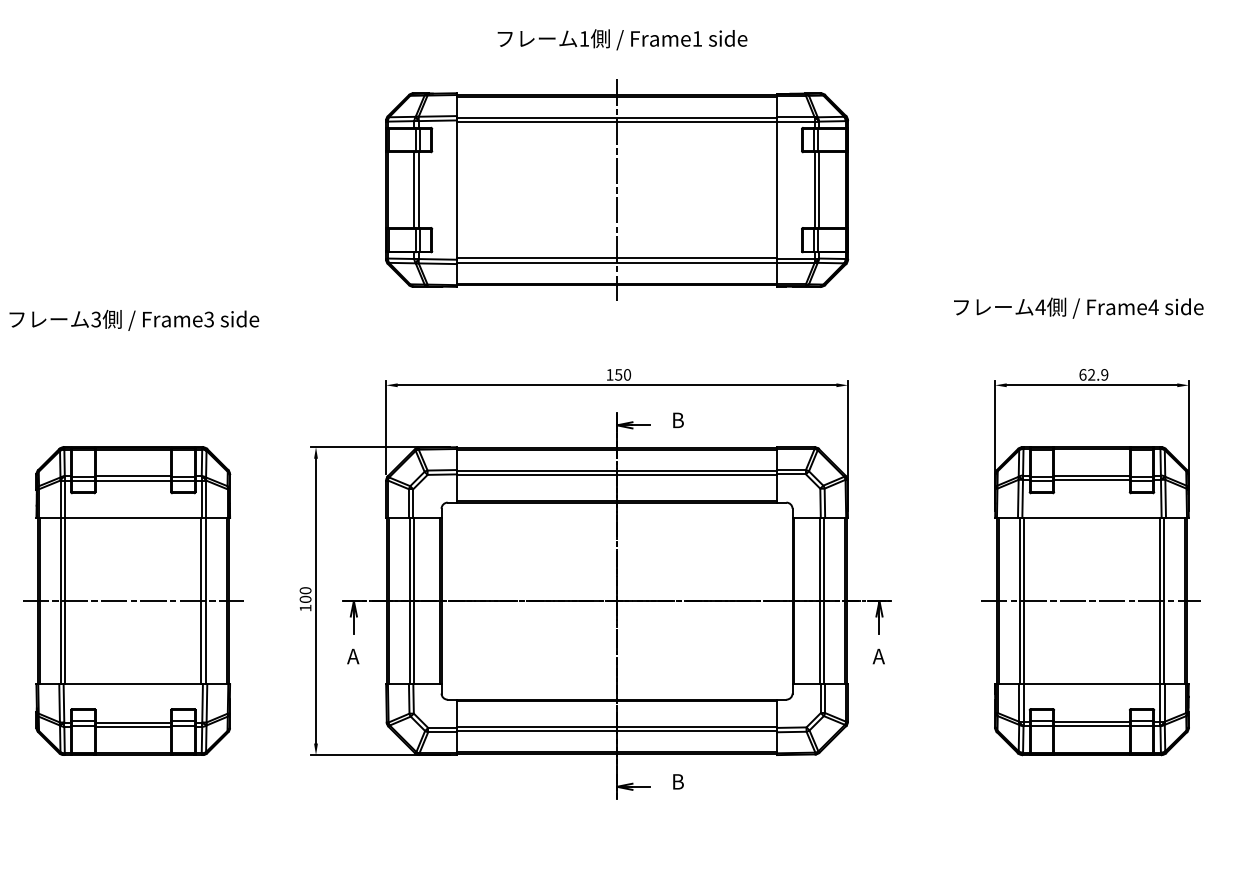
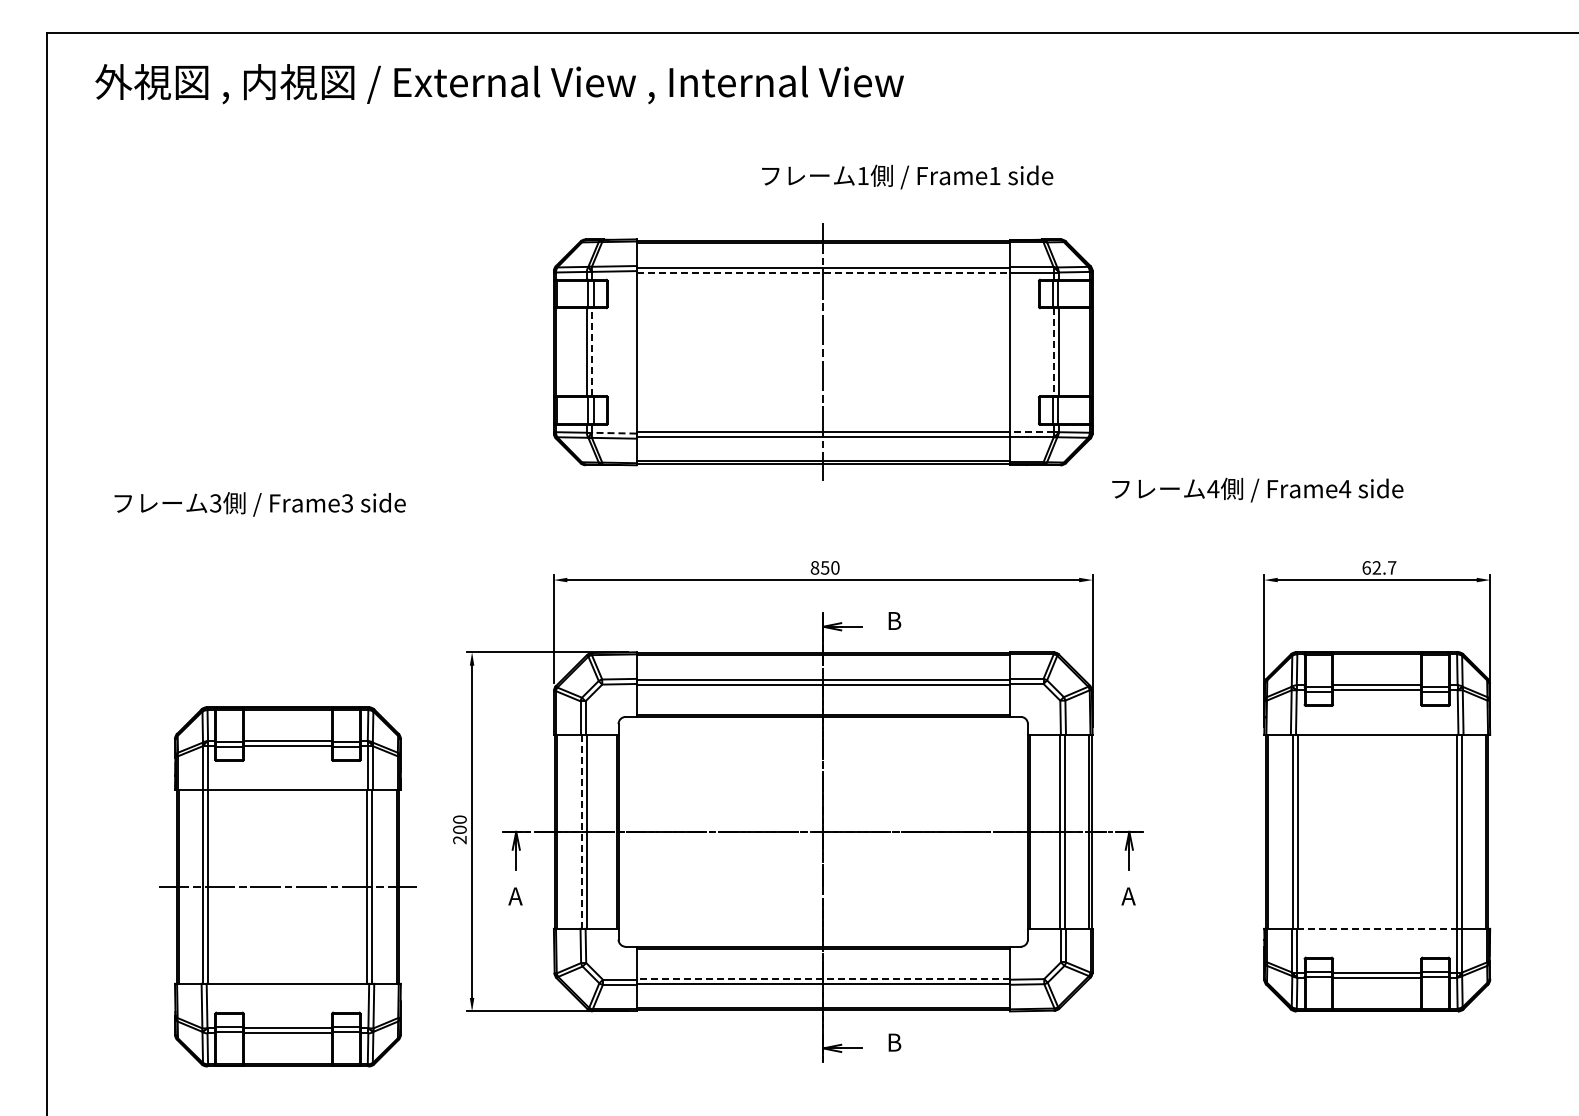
text: (622, 39) -> (907, 176), moved
line: (617, 121) -> (823, 272), solid -> dashed
line: (418, 190) -> (591, 352), solid -> dashed
line: (814, 190) -> (1053, 352), solid -> dashed
line: (795, 258) -> (1031, 432), solid -> dashed
line: (437, 259) -> (613, 433), solid -> dashed
text: (1078, 307) -> (1257, 489), moved
text: (609, 374) -> (814, 567), 150 -> 850
text: (1105, 374) -> (1392, 567), 62.9 -> 62.7
part: (132, 600) -> (287, 886), moved
line: (409, 600) -> (581, 831), solid -> dashed
line: (1091, 600) -> (1376, 831), removed
text: (305, 608) -> (459, 840), 100 -> 200
line: (1092, 684) -> (1377, 928), solid -> dashed
line: (617, 726) -> (823, 978), solid -> dashed

